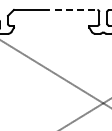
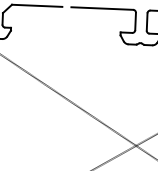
line: (76, 9) -> (102, 7), dashed -> solid

